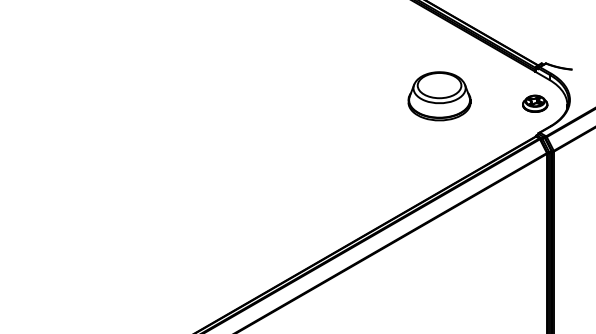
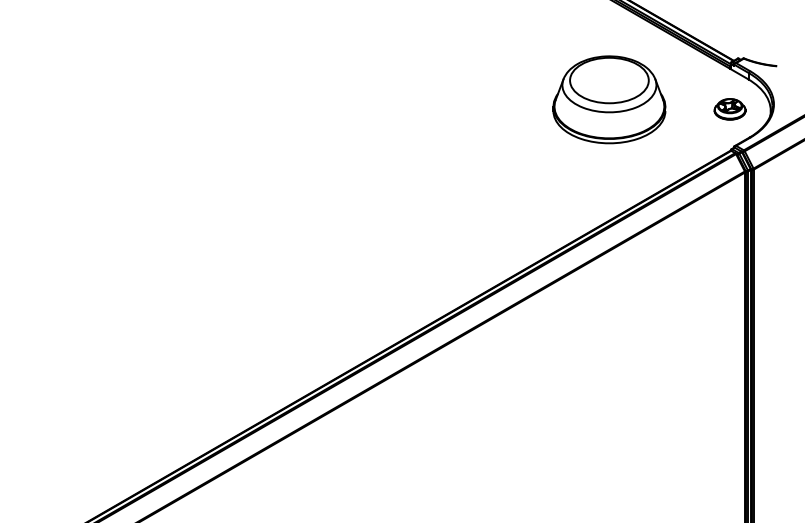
part: (439, 96) -> (609, 99), size x1.43

